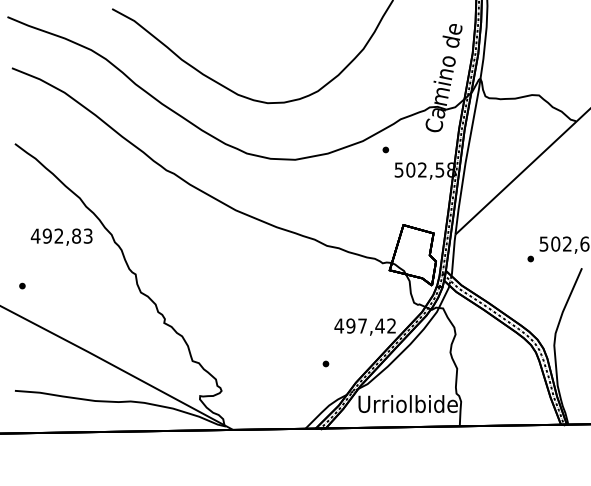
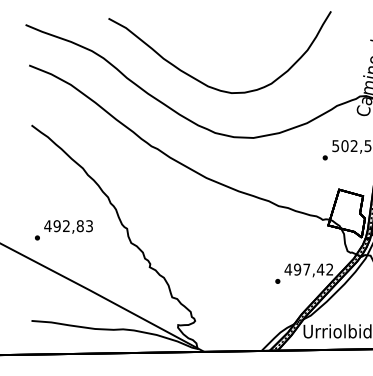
part: (385, 149) -> (324, 157), moved
text: (61, 236) -> (68, 226), moved
part: (325, 363) -> (277, 281), moved

